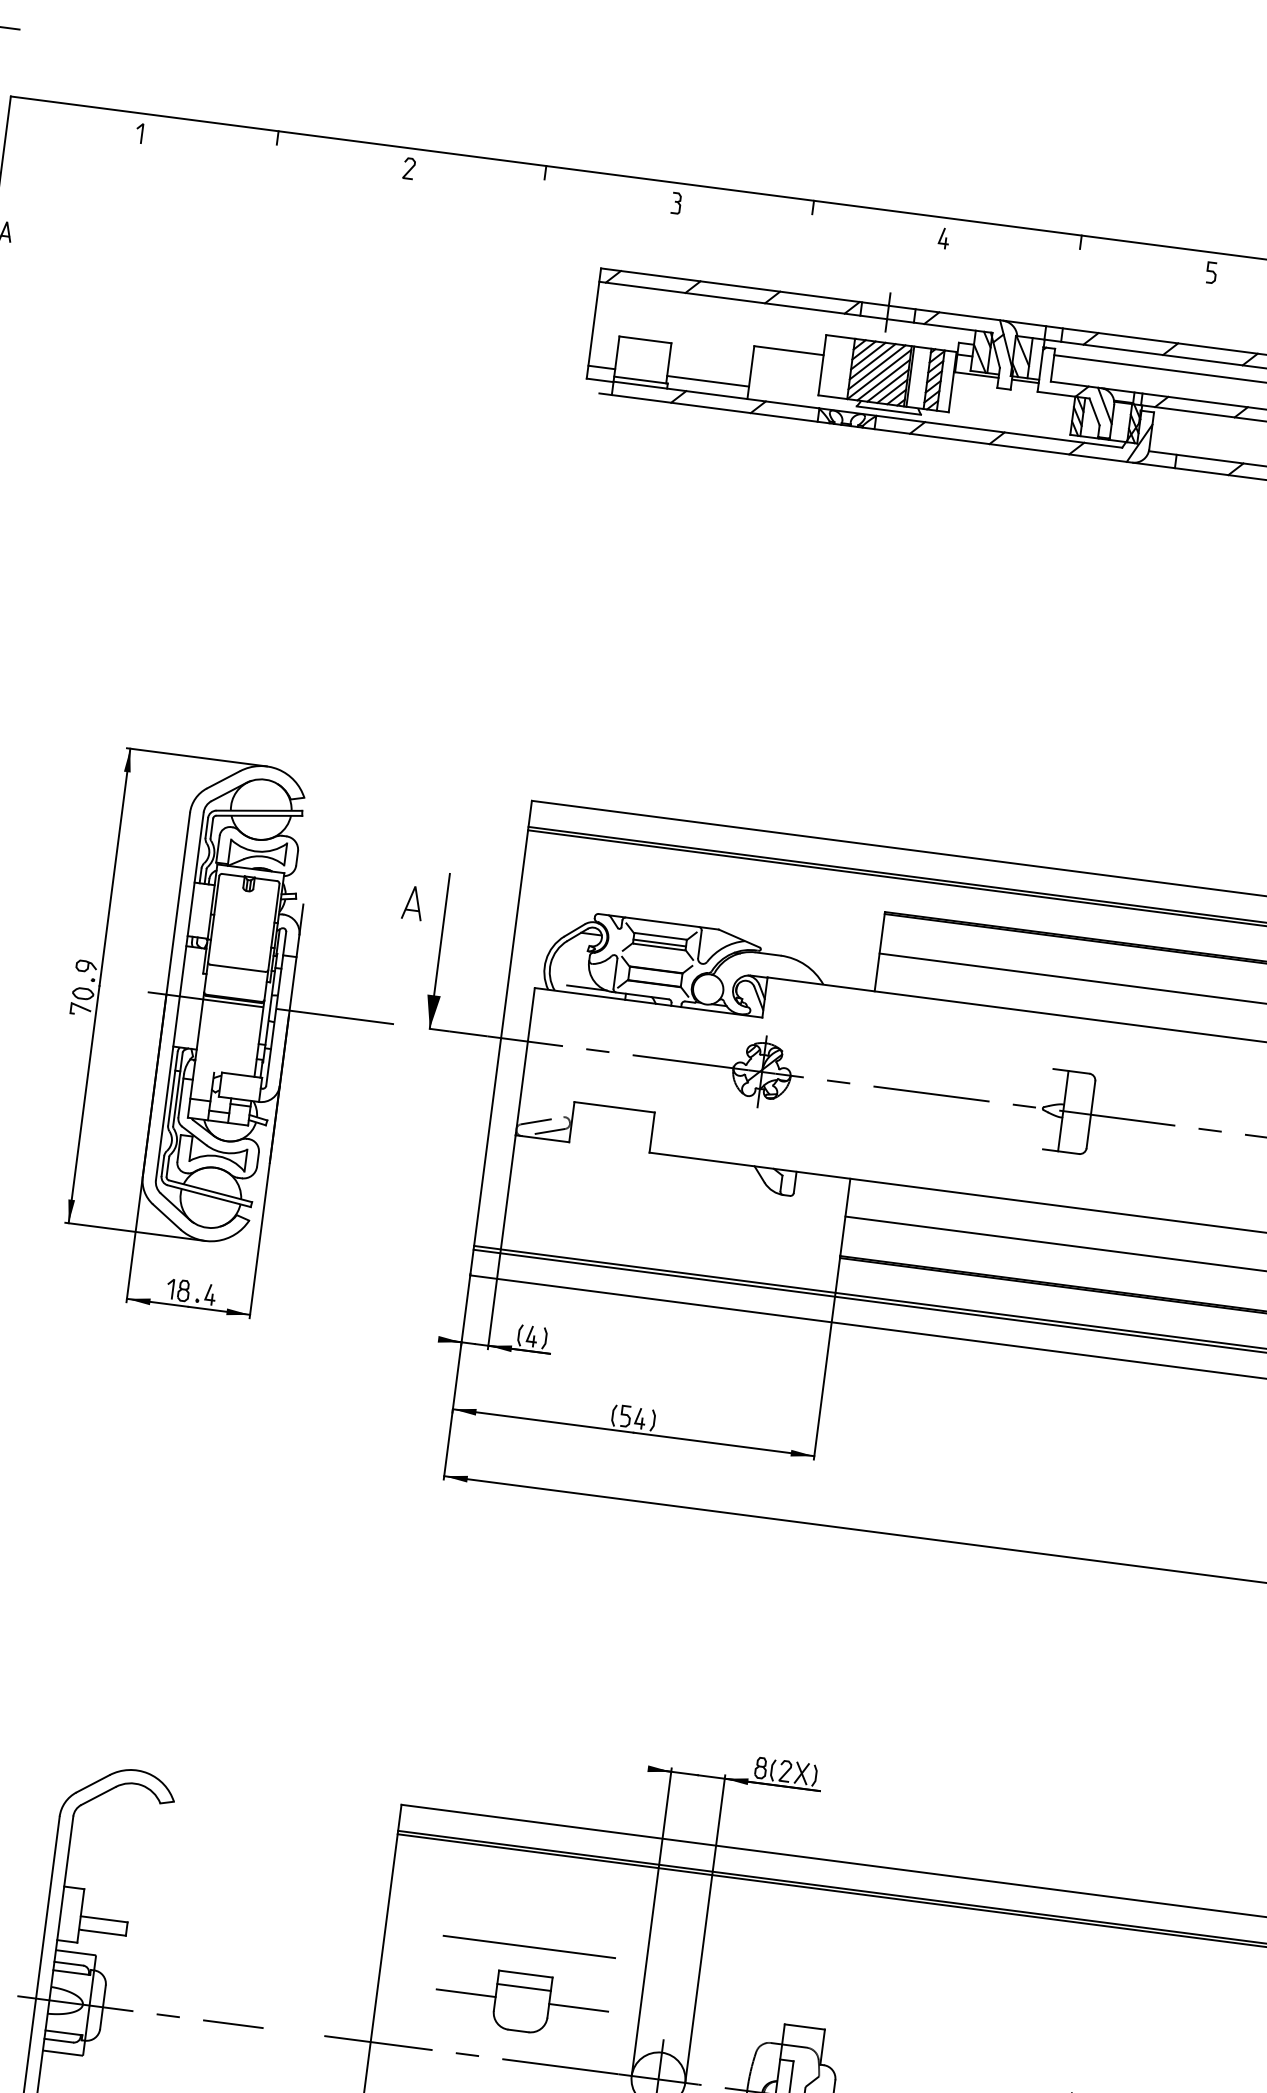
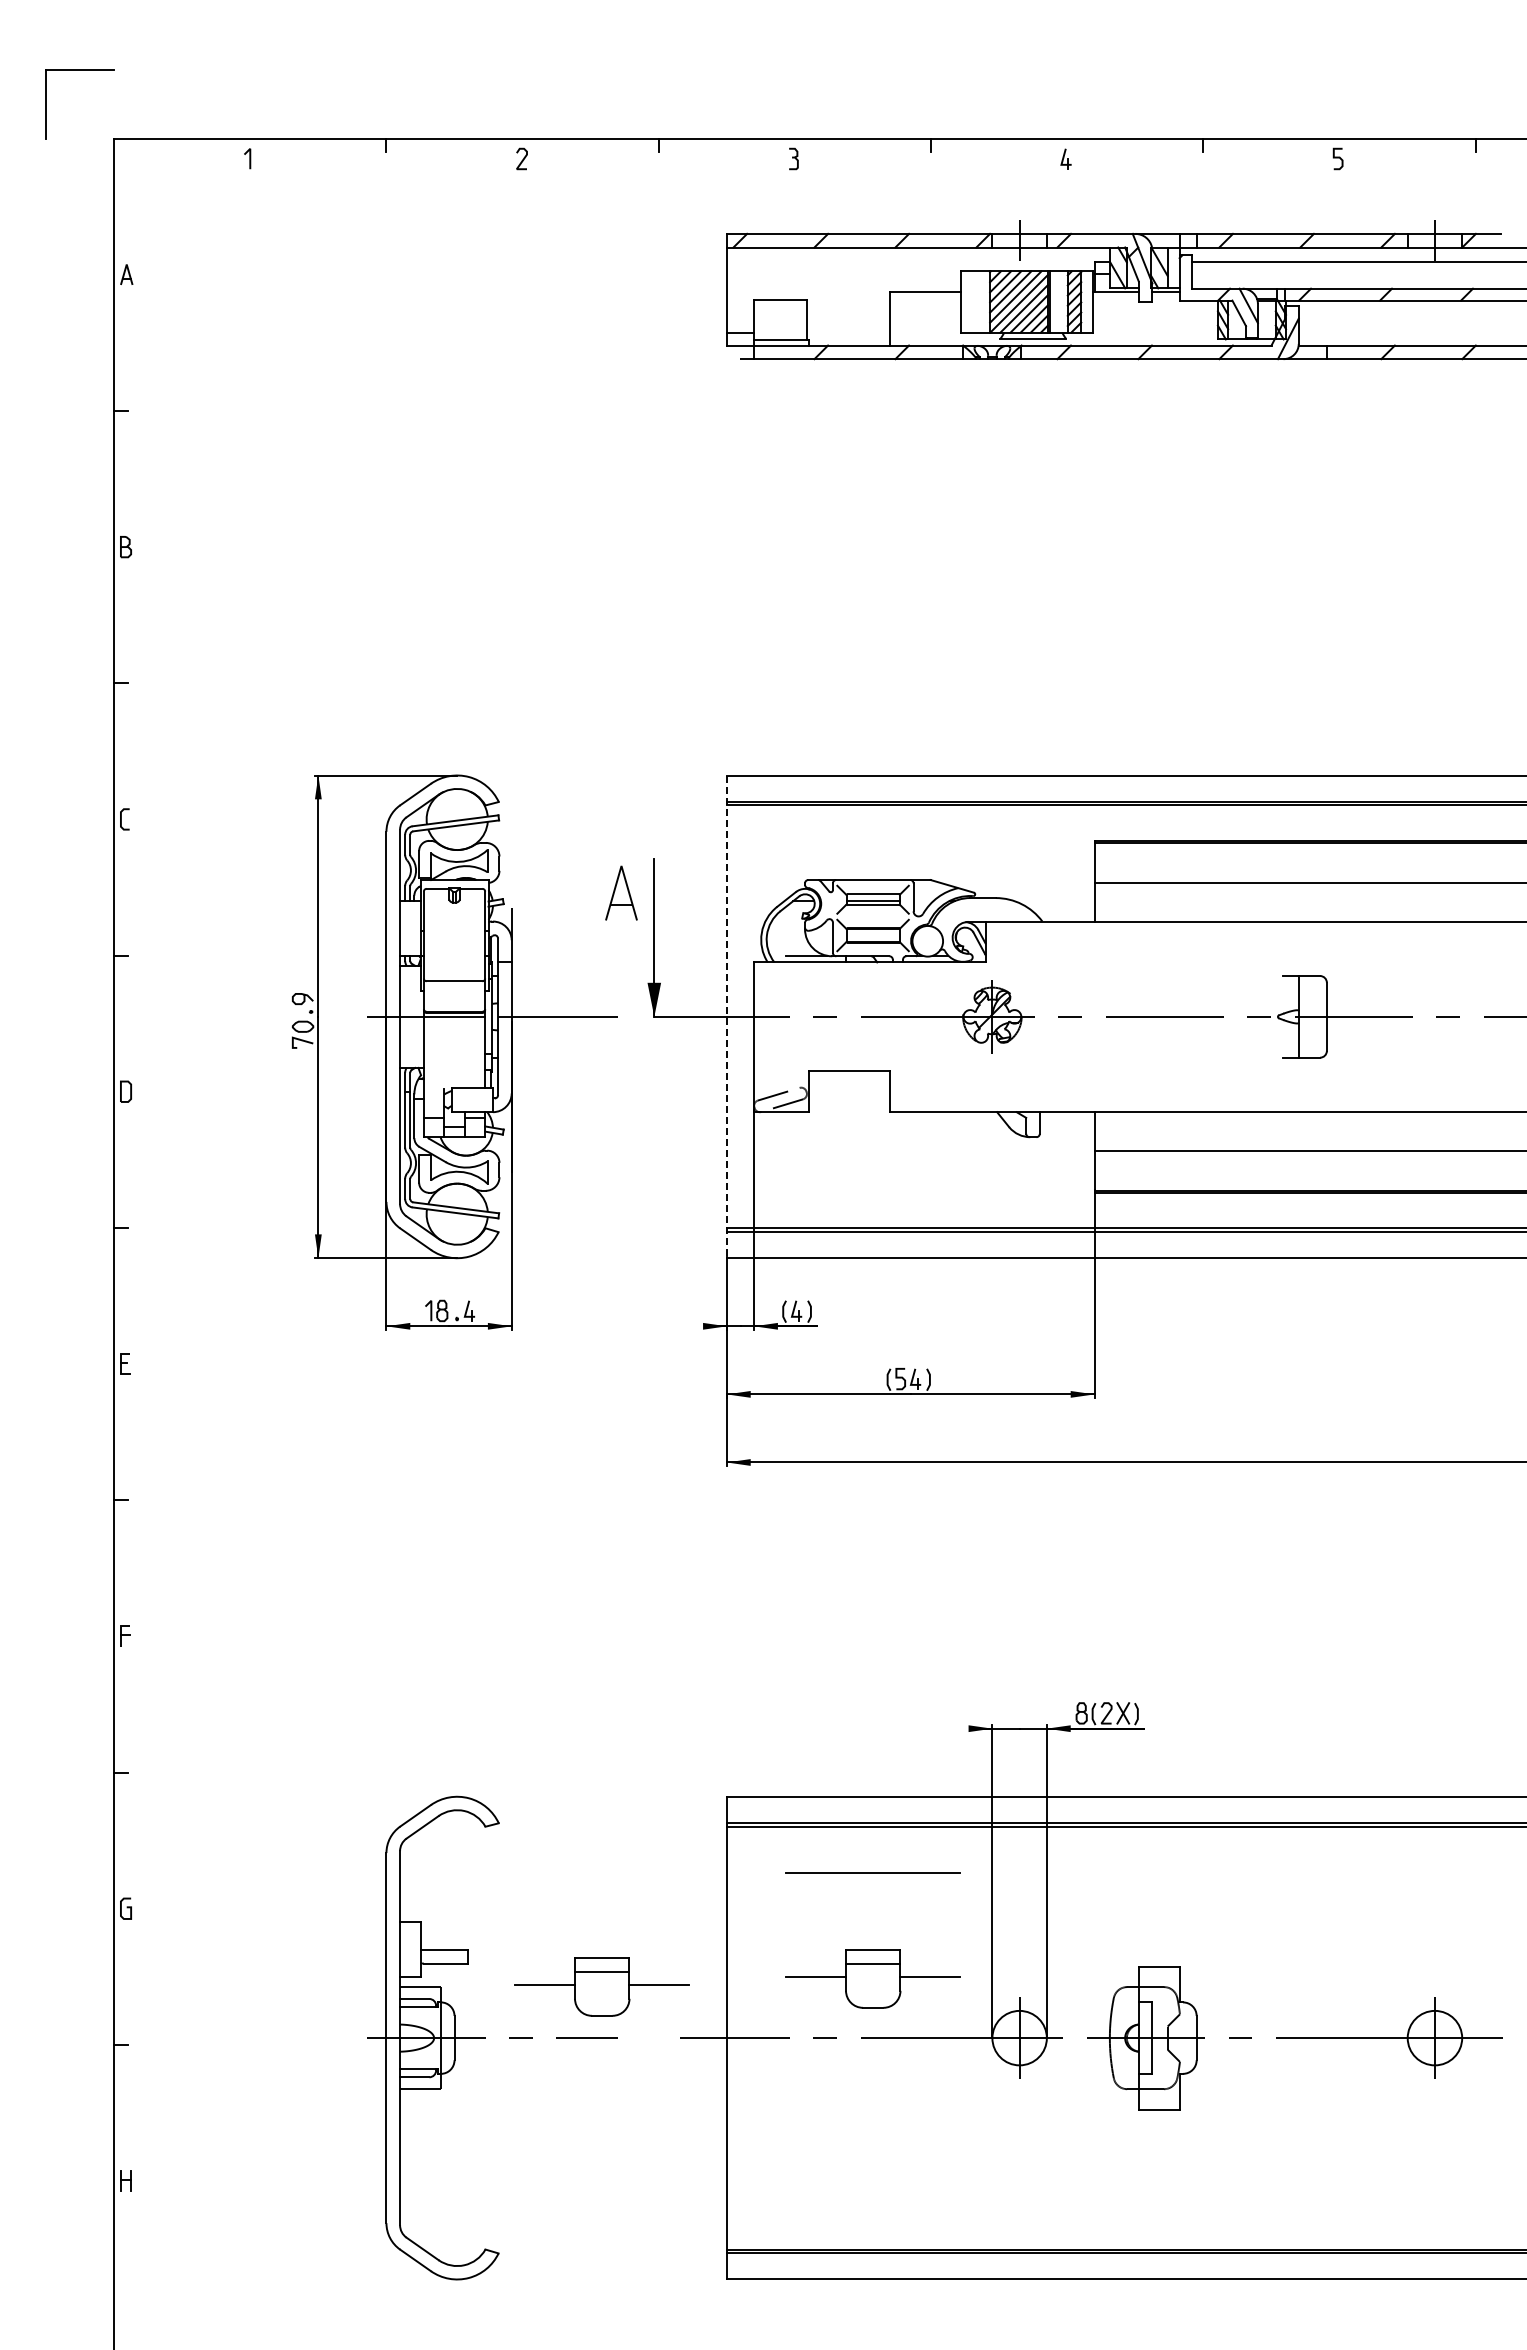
line: (708, 380) -> (848, 332), removed
part: (413, 903) -> (621, 893), size x1.6
line: (500, 1038) -> (726, 1017), solid -> dashed
line: (528, 1946) -> (872, 1872), moved
part: (254, 1975) -> (601, 1986), added

